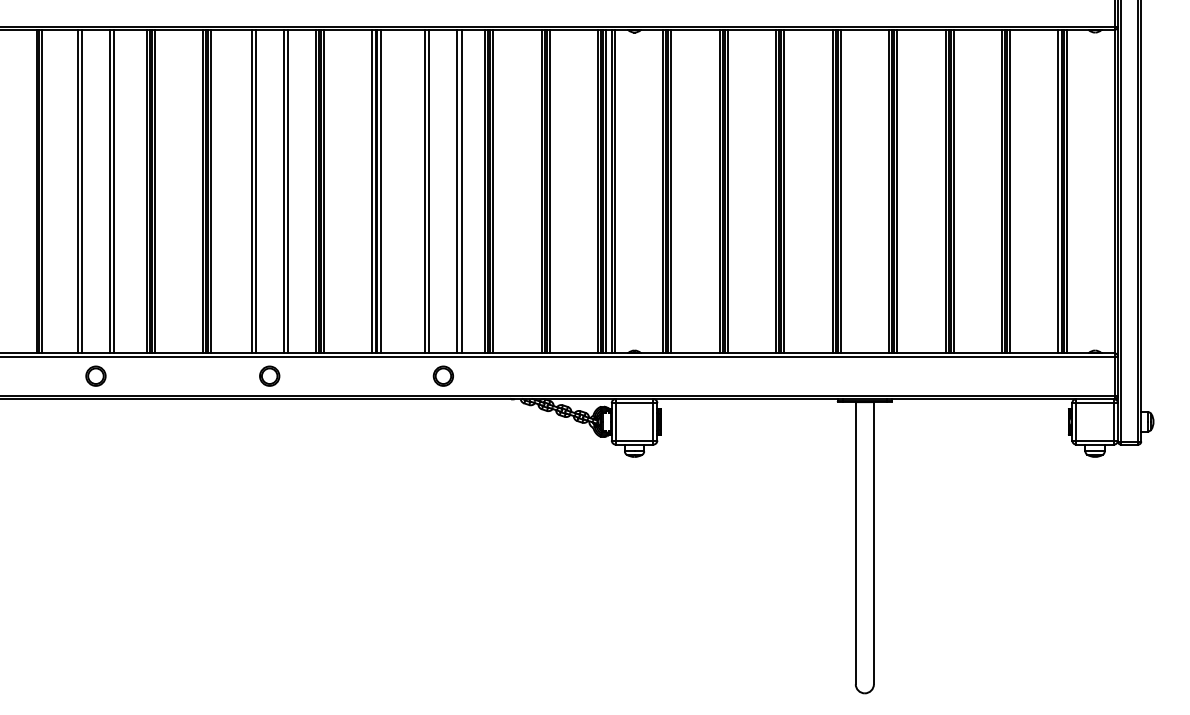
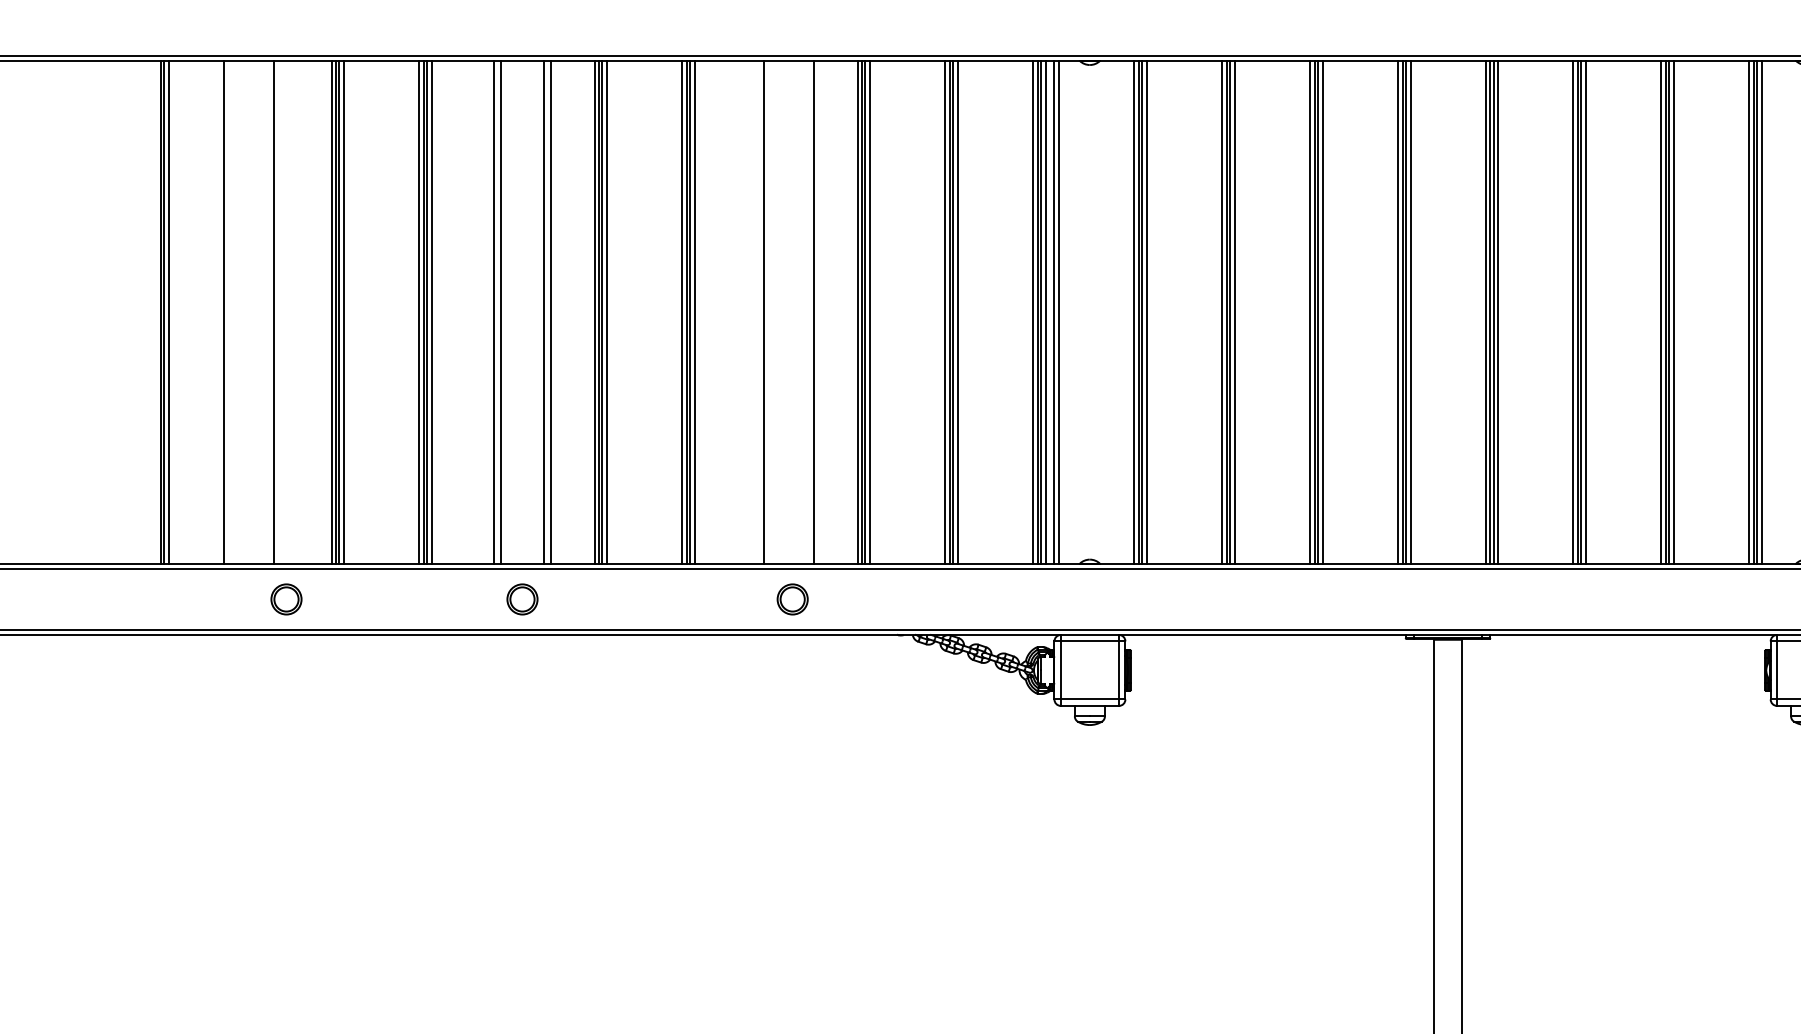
line: (81, 191) -> (229, 312), removed
line: (114, 191) -> (281, 312), removed
line: (429, 191) -> (770, 312), removed
line: (461, 191) -> (820, 312), removed
part: (95, 375) -> (285, 598), moved

